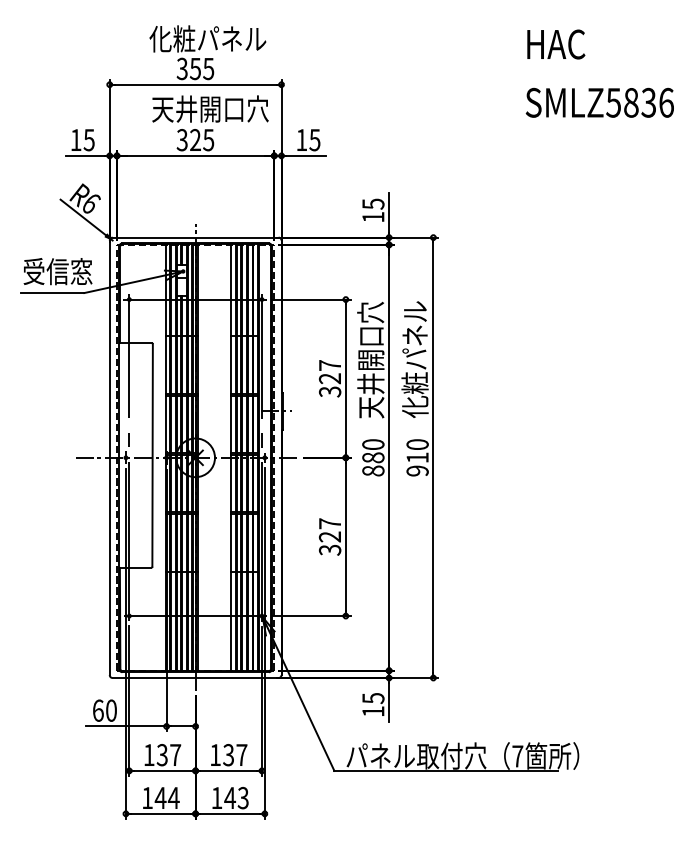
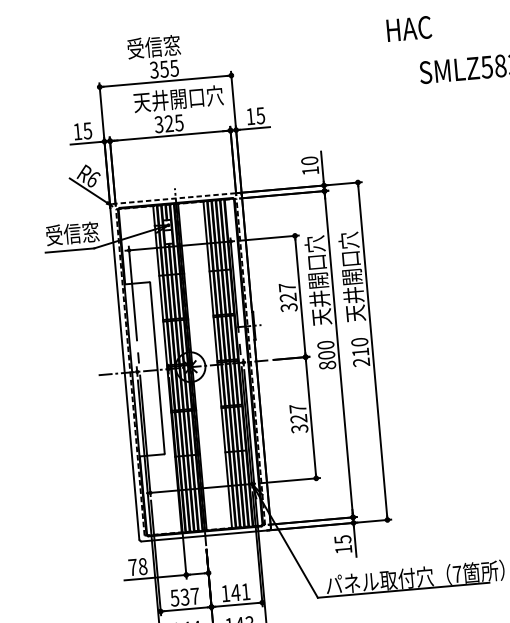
text: (207, 38) -> (171, 45), 化粧パネル -> 受信窓
text: (556, 44) -> (409, 28), moved
text: (373, 203) -> (309, 160), 15 -> 10
line: (195, 237) -> (175, 198), solid -> dashed
text: (414, 359) -> (351, 277), 化粧パネル -> 天井開口穴
text: (373, 457) -> (326, 355), 880 -> 800
text: (417, 470) -> (361, 362), 910 -> 210
text: (104, 710) -> (137, 566), 60 -> 78
text: (234, 754) -> (240, 591), 137 -> 141
text: (148, 755) -> (174, 598), 137 -> 537

